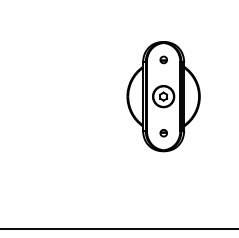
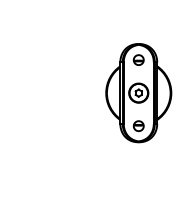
part: (163, 59) -> (138, 59), size x1.67
part: (163, 132) -> (138, 125), size x1.67

